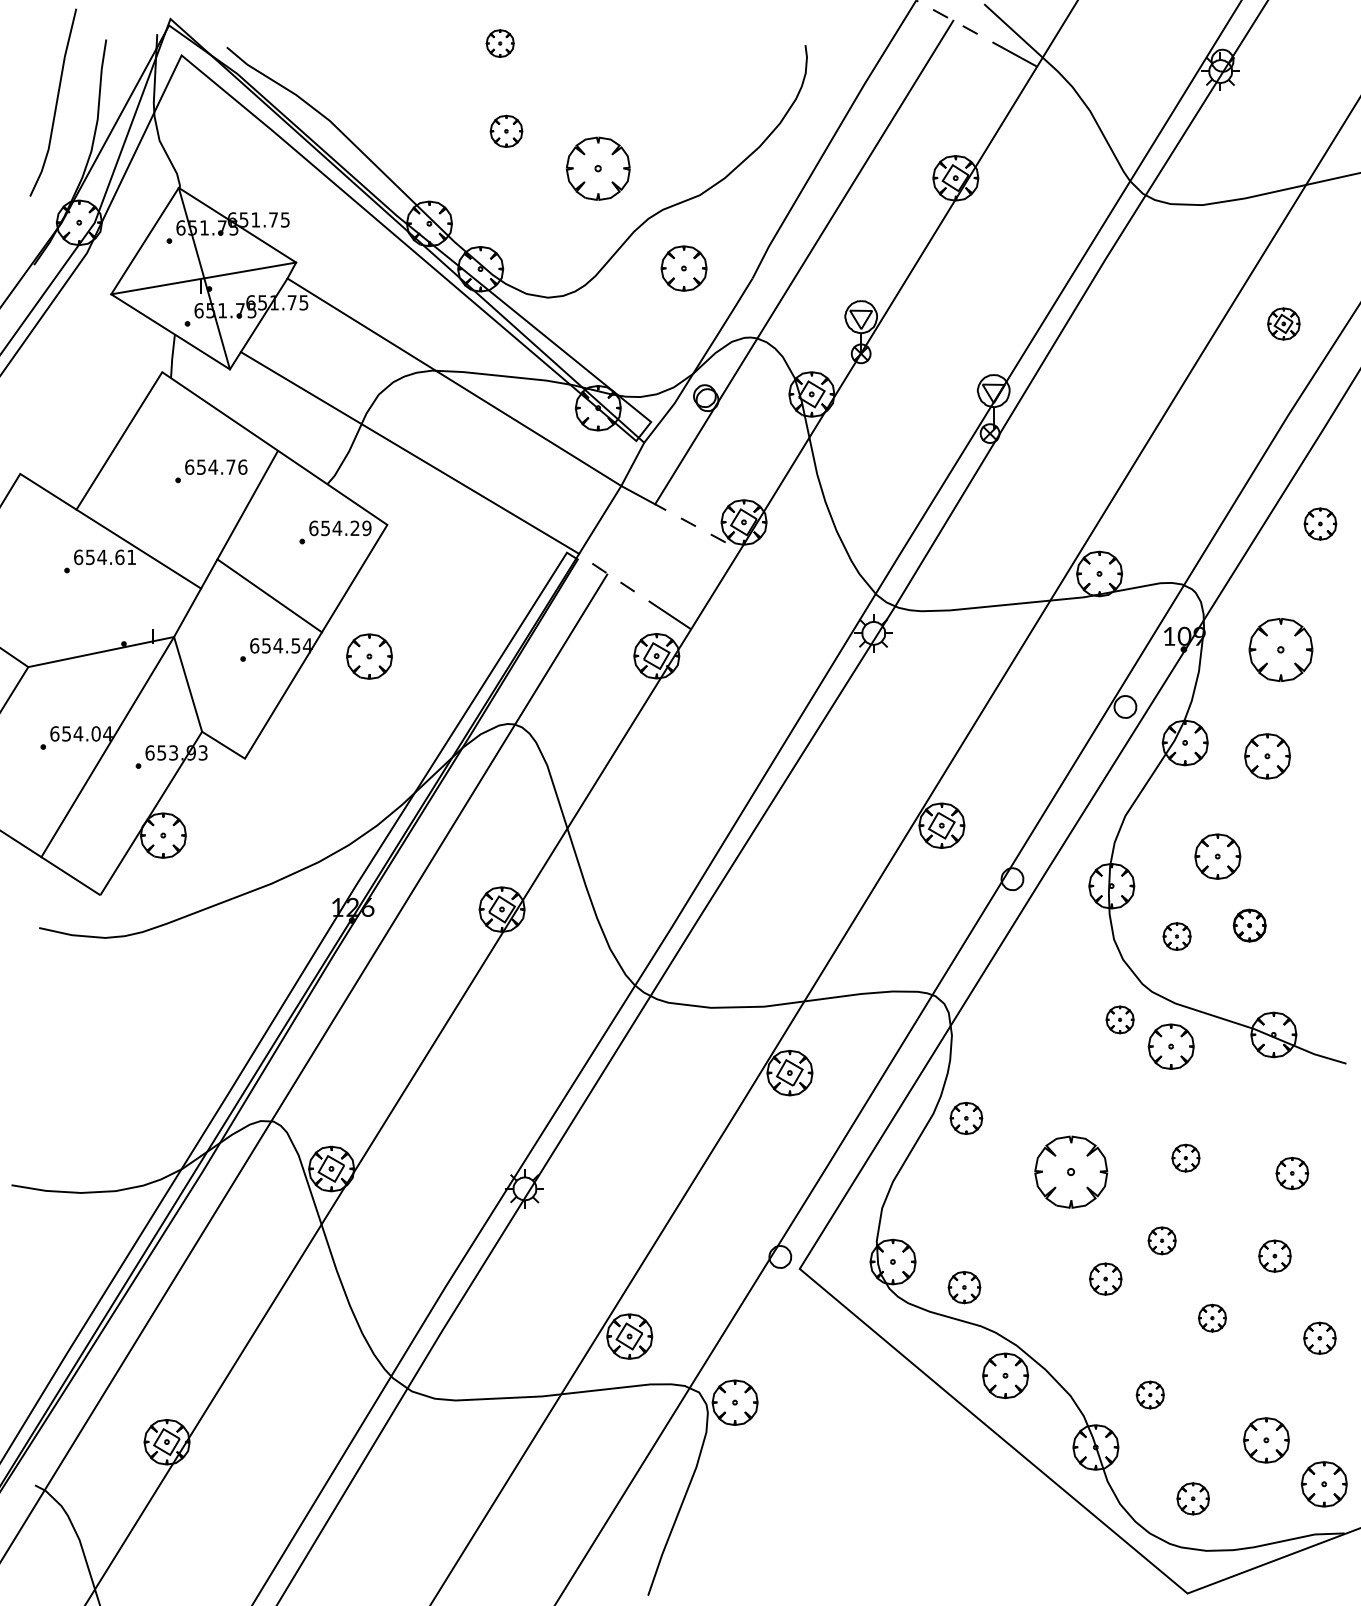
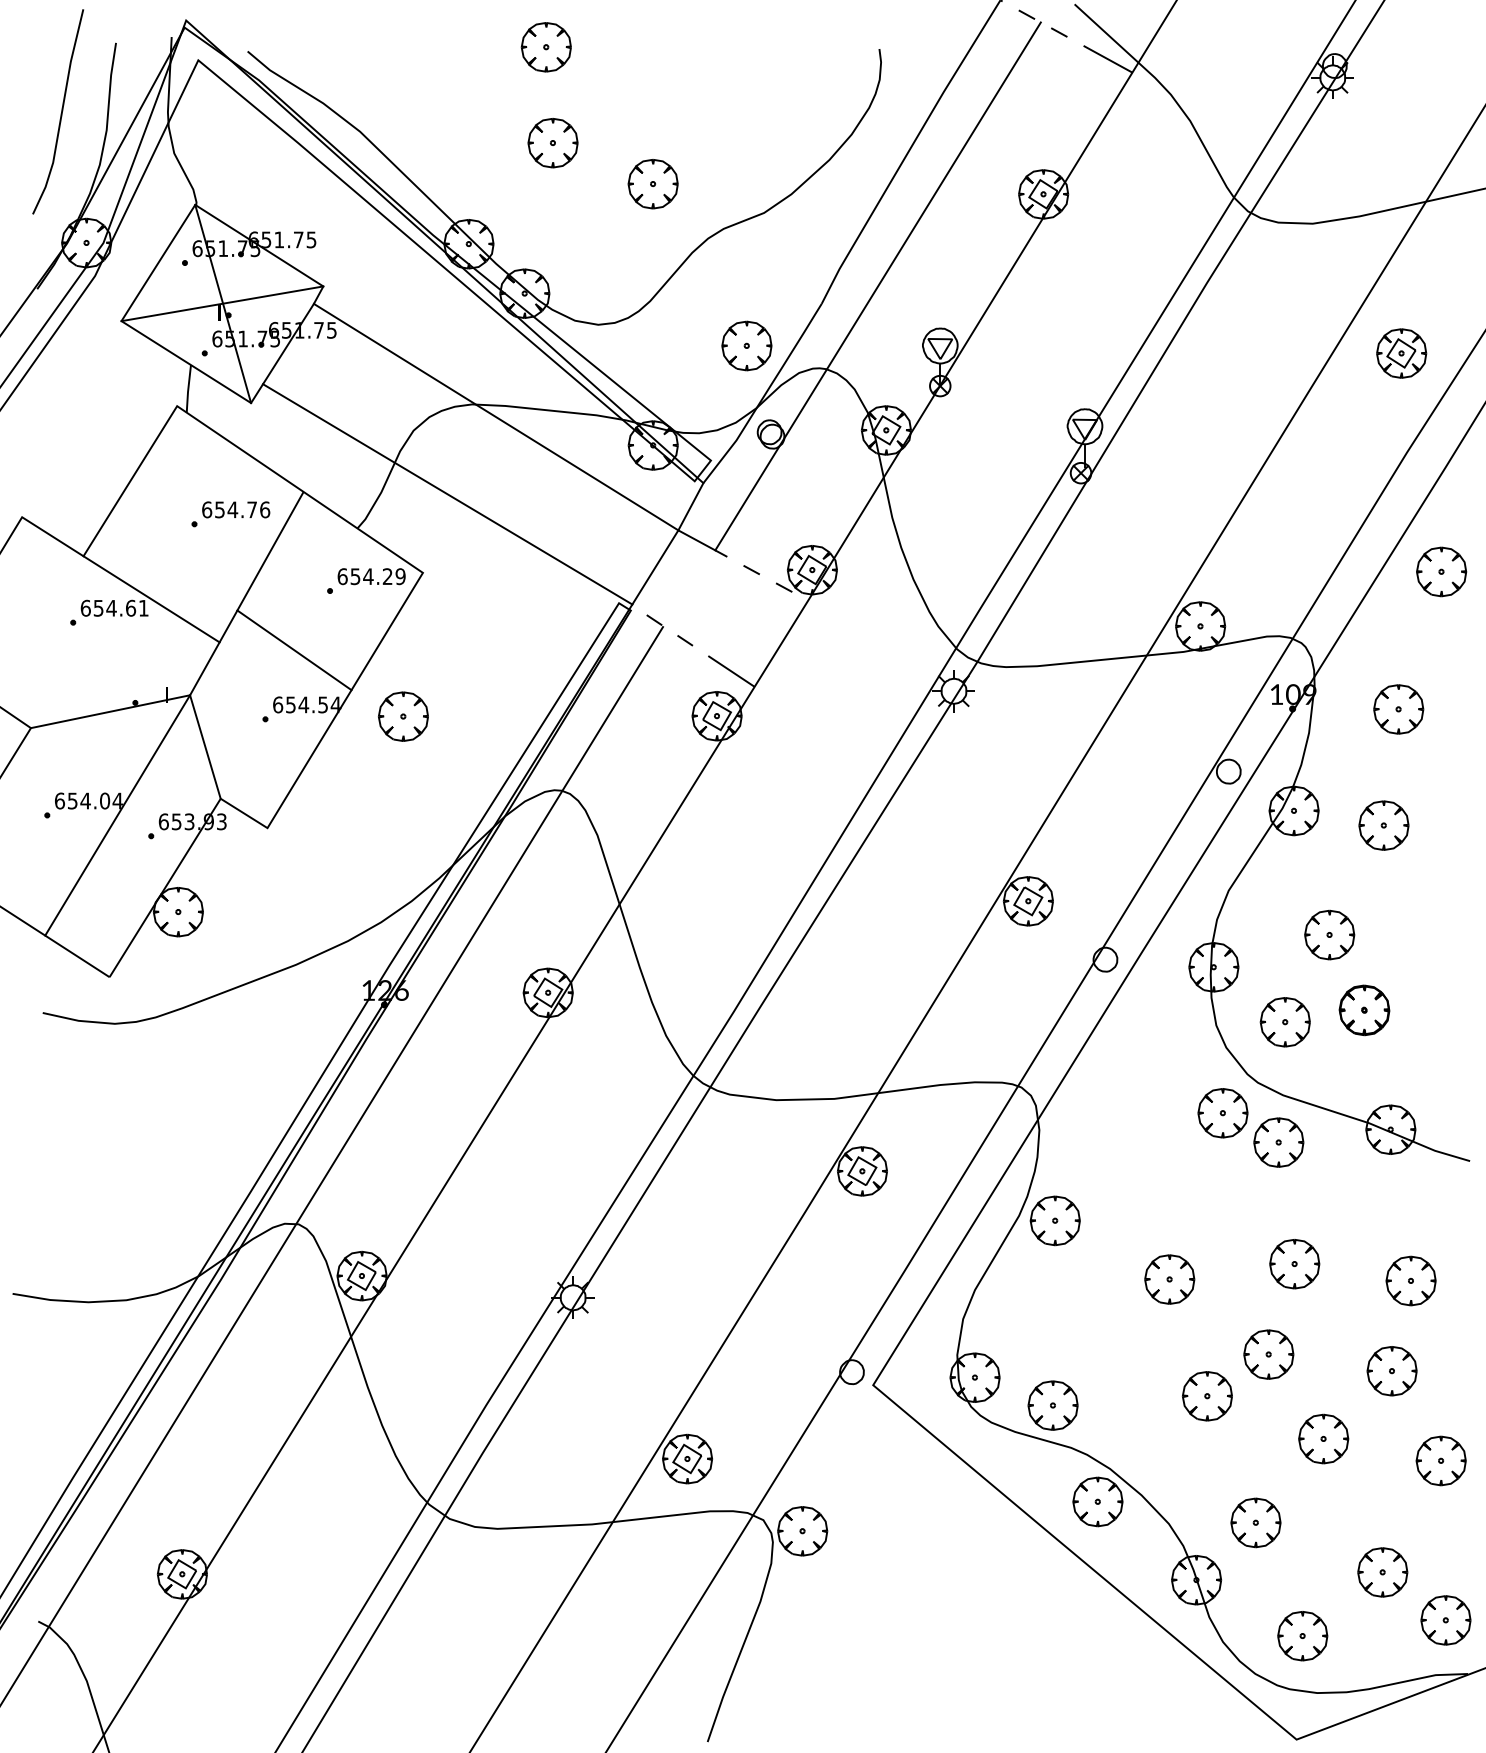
part: (499, 43) -> (545, 47), size x1.67
part: (506, 131) -> (552, 143), size x1.43
part: (597, 169) -> (652, 184), size x0.71
part: (683, 268) -> (746, 345), moved
part: (1283, 323) -> (1401, 353), size x1.43
part: (1320, 523) -> (1441, 571), size x1.43
part: (1280, 650) -> (1398, 709), size x0.71
part: (1249, 925) -> (1364, 1010), size x1.43
part: (1176, 936) -> (1284, 1022), size x1.67
part: (1119, 1020) -> (1222, 1113), size x1.67
part: (965, 1118) -> (1054, 1220), size x1.43
part: (1185, 1158) -> (1294, 1264), size x1.67
part: (1071, 1172) -> (1169, 1279), size x0.62
part: (1291, 1173) -> (1410, 1280), size x1.43
part: (1161, 1240) -> (1268, 1354), size x1.67
part: (1274, 1256) -> (1391, 1371), size x1.43
part: (1105, 1279) -> (1206, 1396), size x1.43
part: (963, 1287) -> (1052, 1405), size x1.43
part: (1212, 1317) -> (1323, 1438), size x1.67
part: (1319, 1337) -> (1440, 1460), size x1.43
part: (1149, 1394) -> (1255, 1522), size x1.67
part: (1192, 1499) -> (1302, 1636), size x1.43

